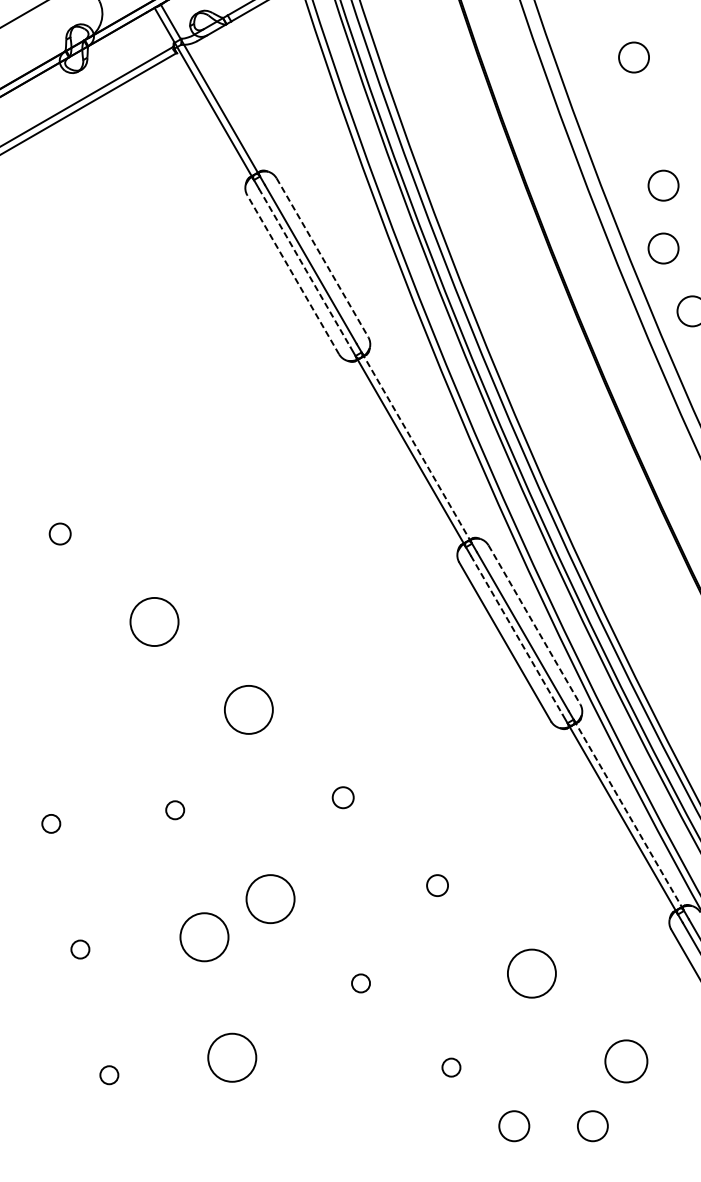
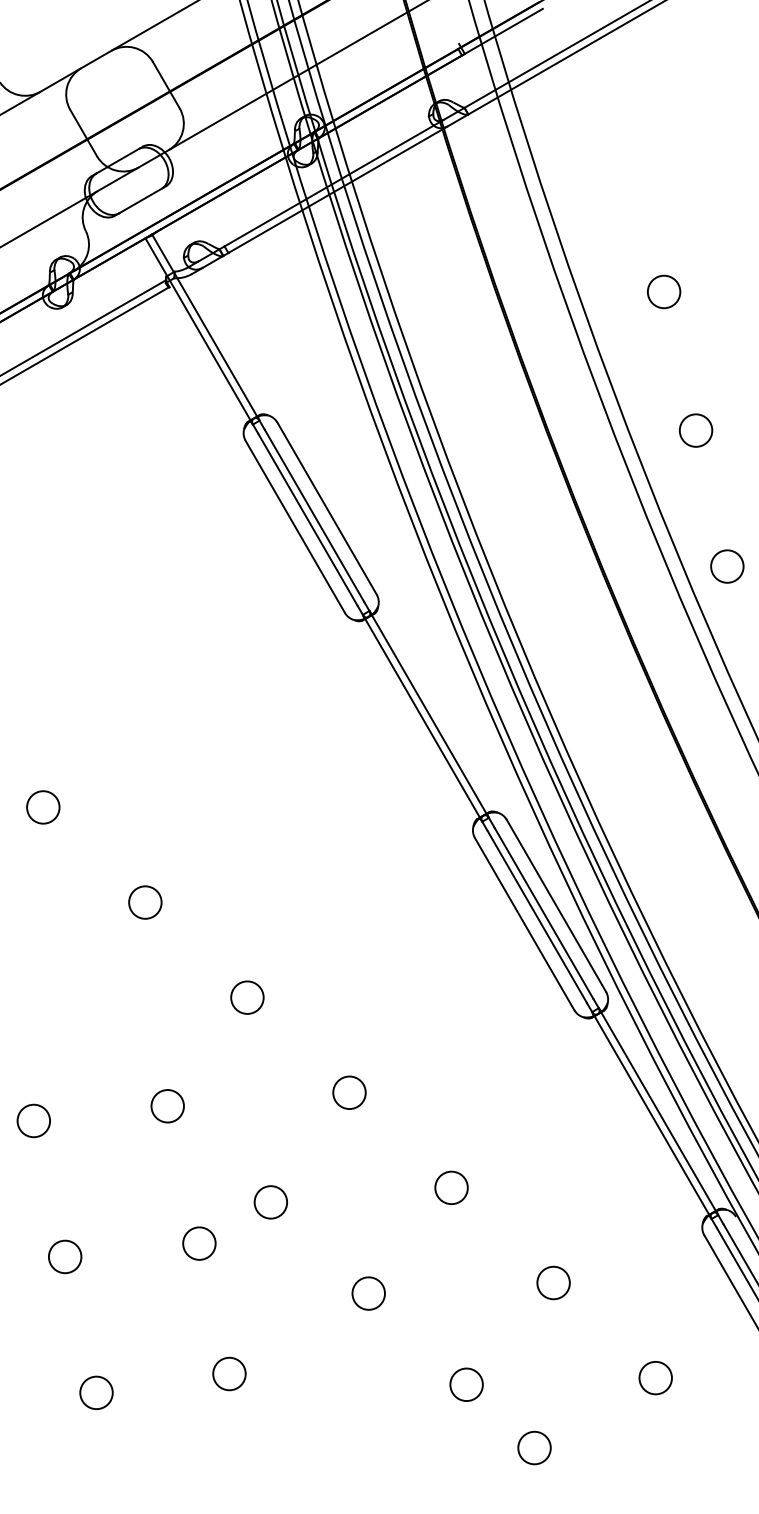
circle: (663, 248) -> (695, 498), removed
line: (322, 258) -> (327, 509), dashed -> solid
line: (305, 268) -> (308, 520), dashed -> solid
line: (293, 274) -> (295, 526), dashed -> solid
line: (417, 448) -> (429, 714), dashed -> solid
circle: (60, 534) -> (43, 807), size x1.43
circle: (154, 621) -> (145, 902), size x0.62
line: (534, 625) -> (556, 906), dashed -> solid
line: (517, 635) -> (537, 917), dashed -> solid
circle: (248, 709) -> (247, 997), size x0.62
circle: (343, 797) -> (349, 1092), size x1.43
circle: (174, 810) -> (167, 1106), size x1.67
line: (628, 816) -> (658, 1112), dashed -> solid
circle: (51, 823) -> (33, 1120), size x1.67
circle: (437, 885) -> (451, 1187), size x1.43
circle: (270, 899) -> (270, 1202), size x0.62
circle: (204, 937) -> (199, 1243), size x0.62
circle: (79, 949) -> (64, 1256), size x1.67
circle: (531, 973) -> (553, 1282), size x0.62
circle: (360, 983) -> (368, 1293), size x1.67
circle: (232, 1057) -> (229, 1373), size x0.62
circle: (626, 1061) -> (655, 1378), size x0.71
circle: (451, 1067) -> (466, 1384), size x1.67
circle: (109, 1074) -> (96, 1392), size x1.67
circle: (592, 1125) -> (619, 1447), removed

